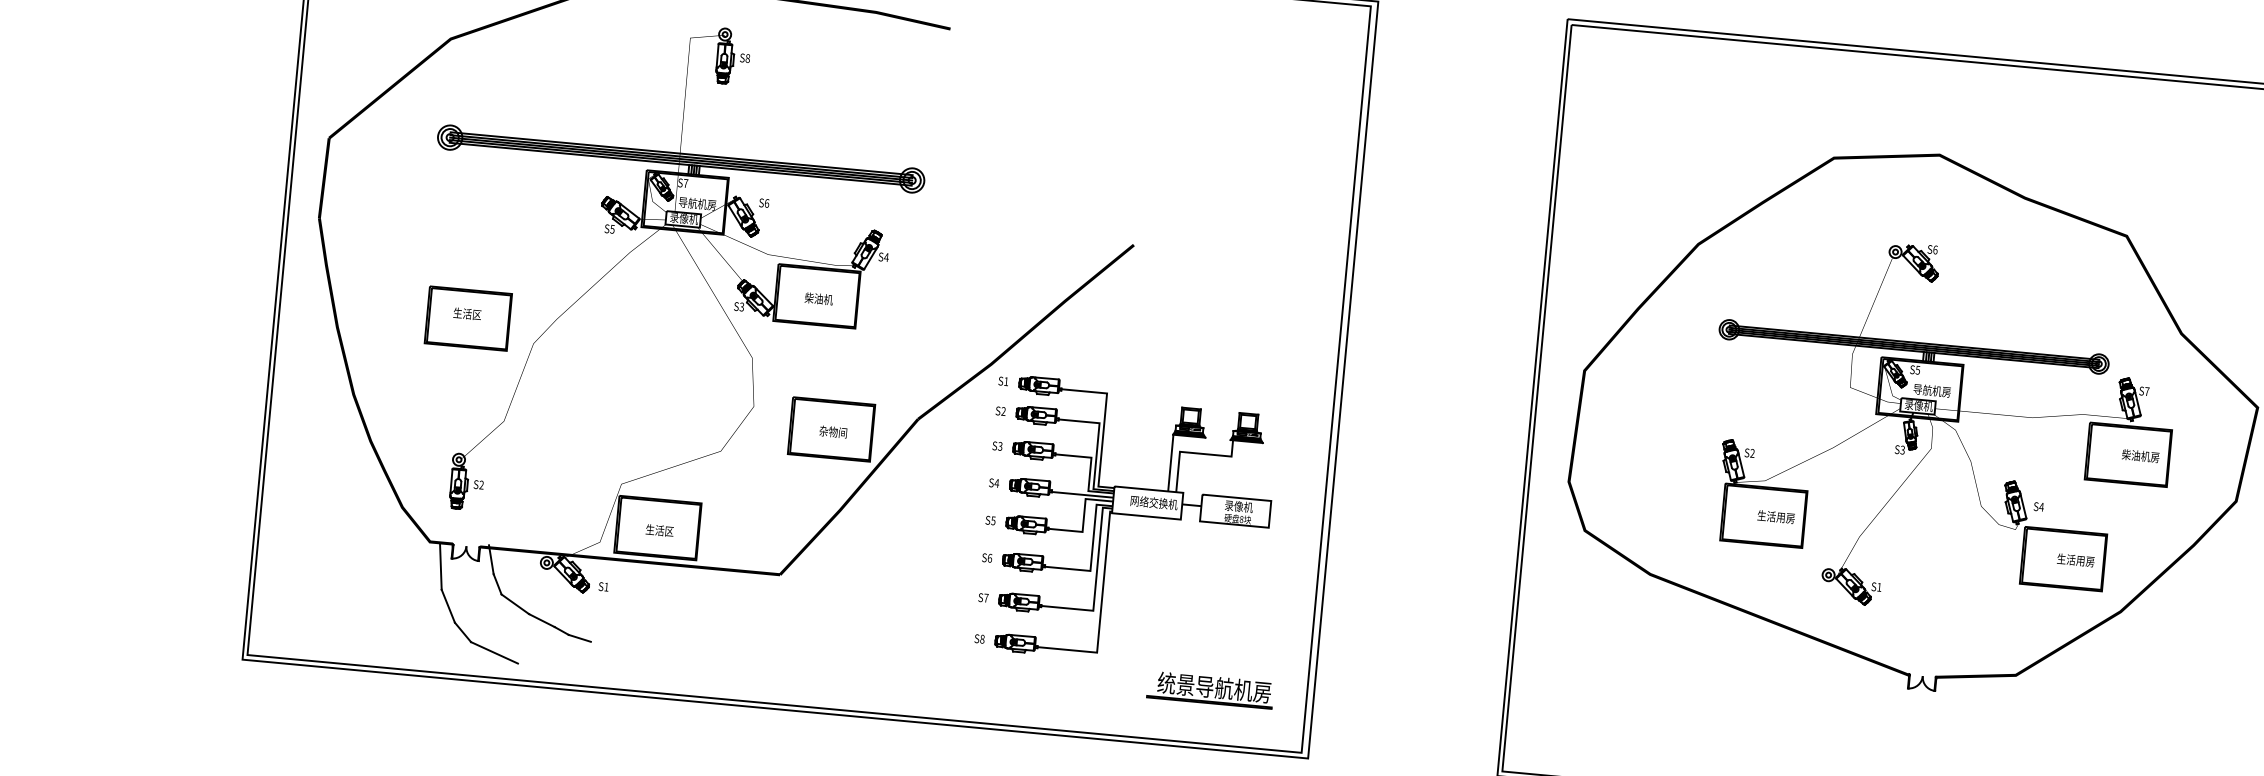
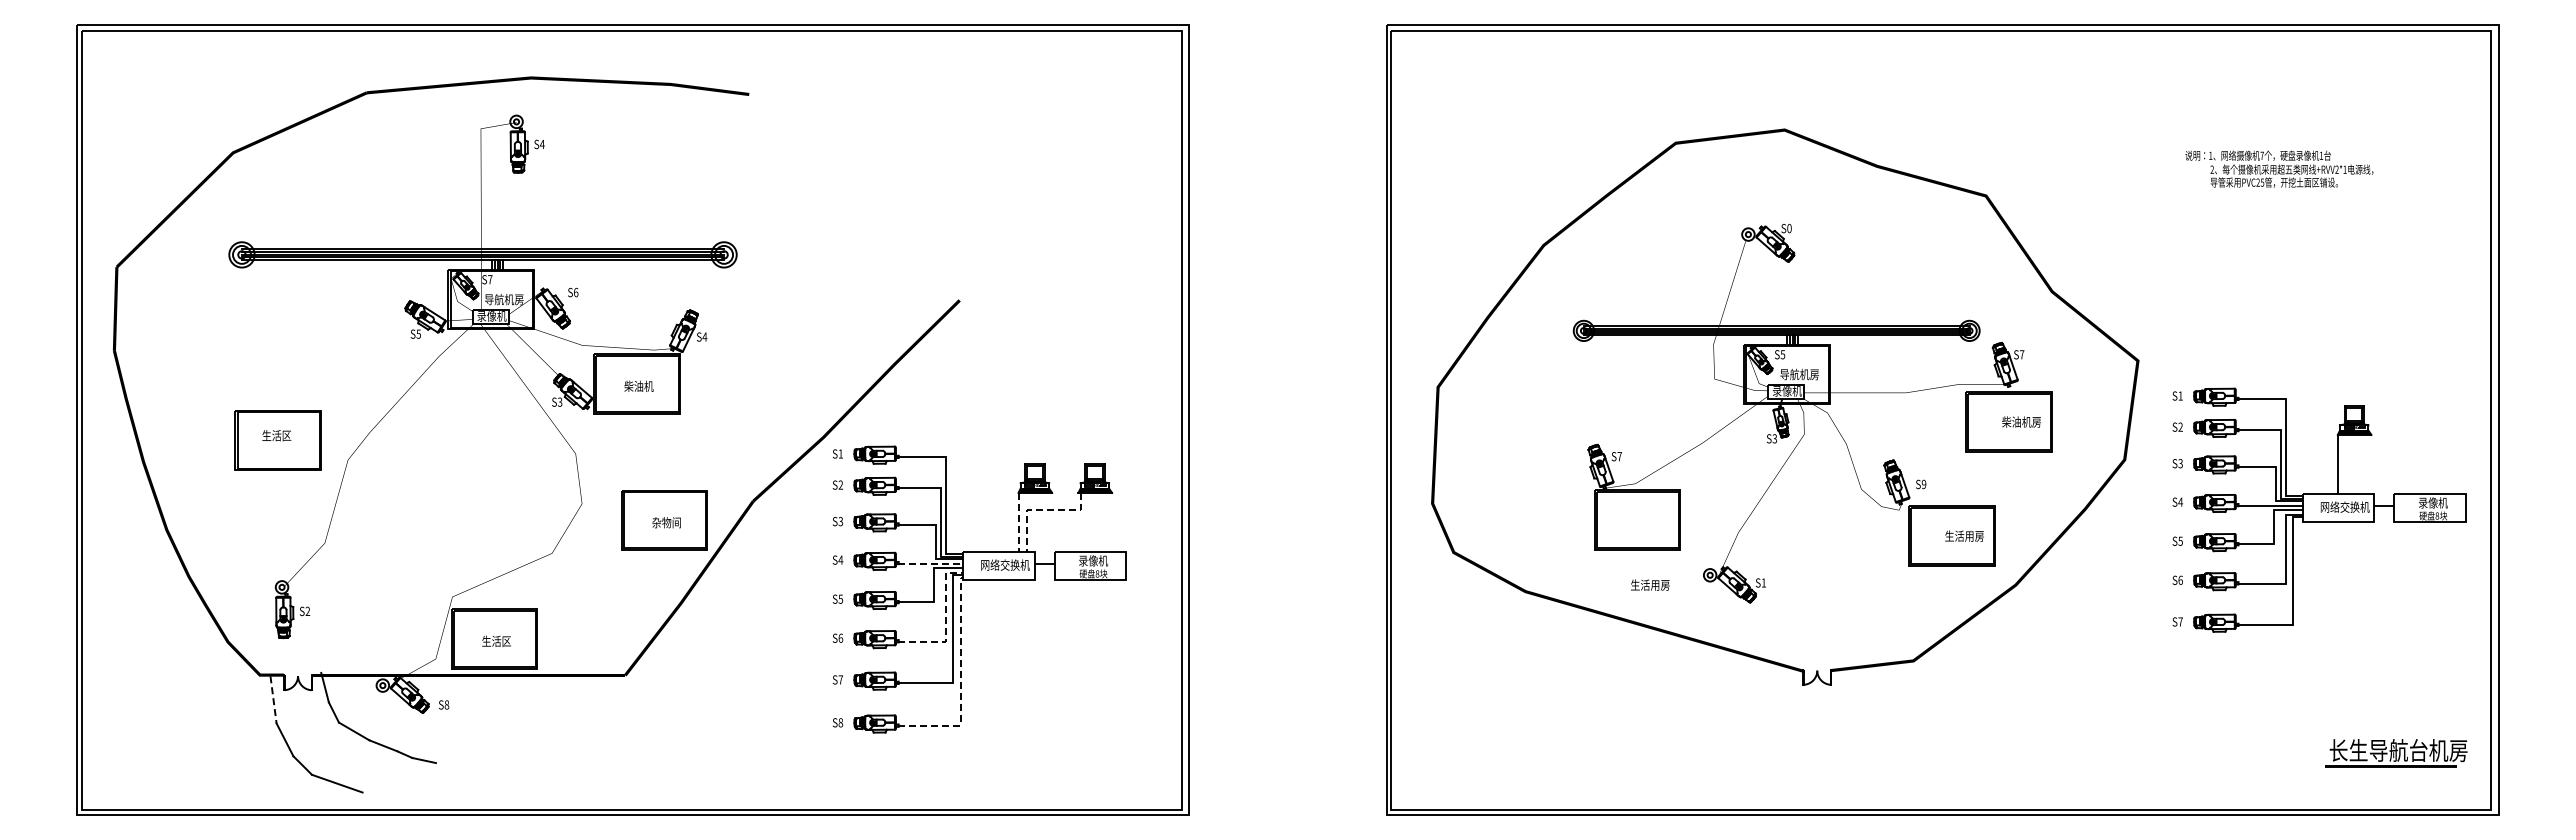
text: (747, 58) -> (542, 144), S8 -> S4
text: (1935, 249) -> (1789, 228), S6 -> S0
line: (1193, 452) -> (1041, 509), solid -> dashed
text: (1752, 453) -> (1619, 456), S2 -> S7
line: (1170, 463) -> (1018, 522), solid -> dashed
line: (1082, 494) -> (930, 563), solid -> dashed
text: (2041, 507) -> (1923, 484), S4 -> S9
text: (1776, 516) -> (1650, 584), moved
line: (1092, 553) -> (946, 623), solid -> dashed
line: (440, 566) -> (273, 699), solid -> dashed
text: (606, 586) -> (446, 704), S1 -> S8
line: (1100, 610) -> (960, 681), solid -> dashed
part: (1210, 690) -> (1081, 753), removed

